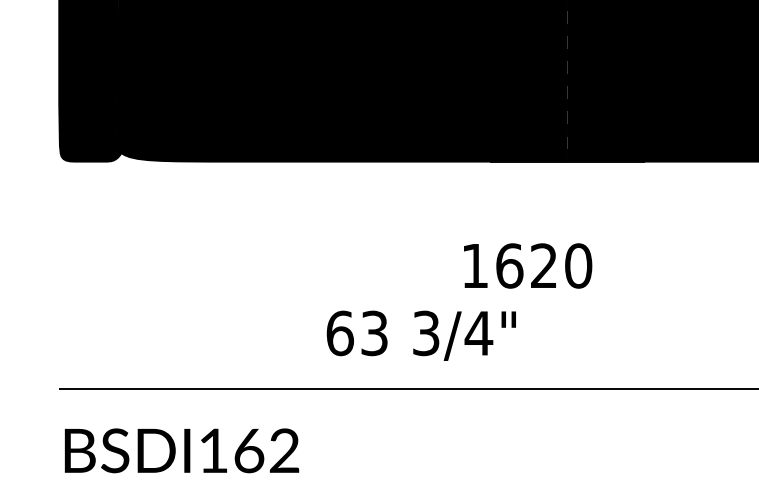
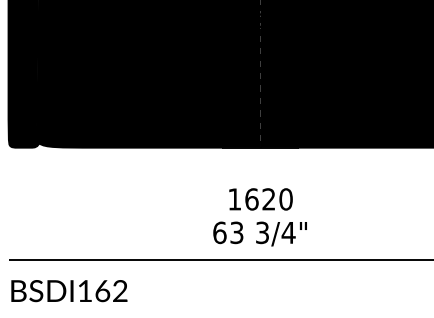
text: (526, 266) -> (260, 199), moved
text: (420, 334) -> (259, 233), moved

